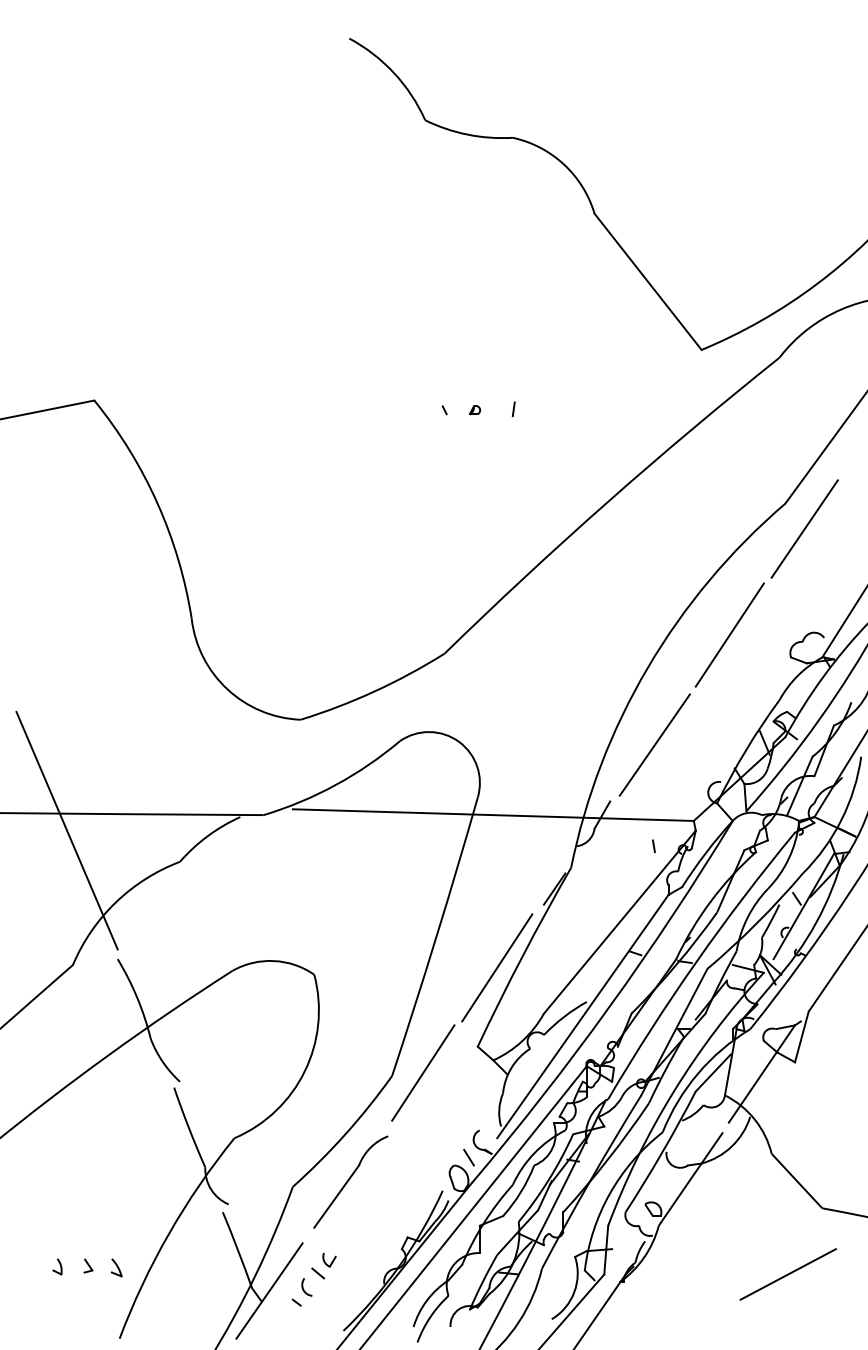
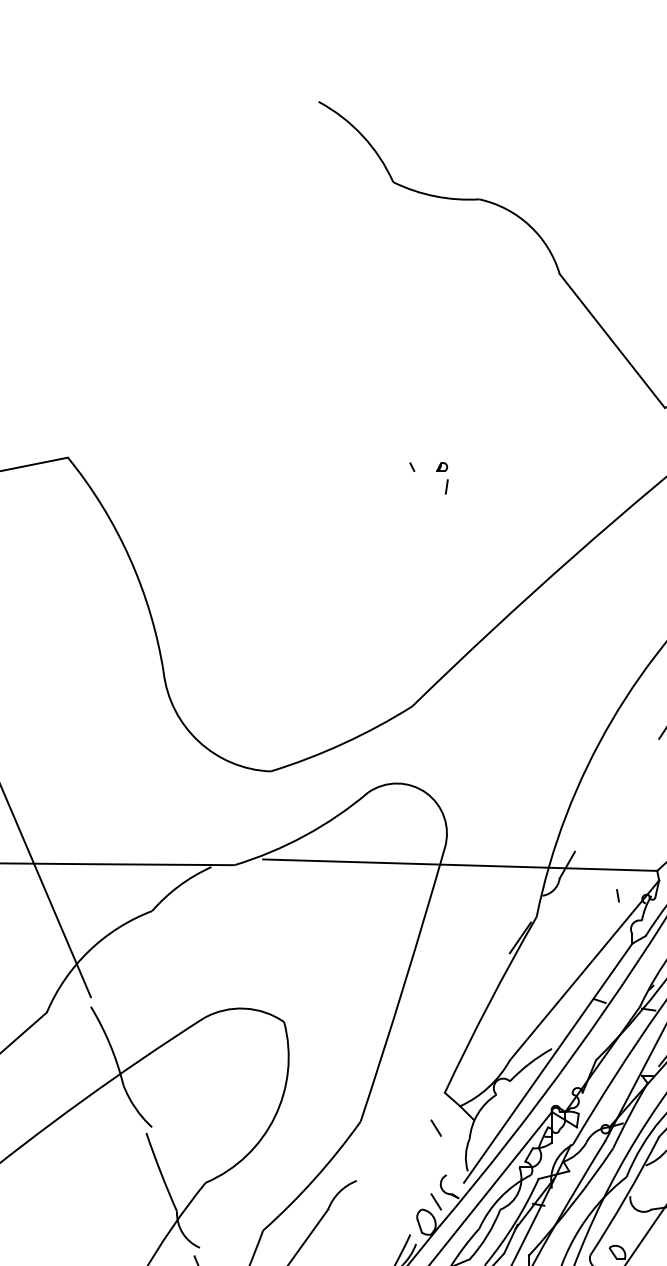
line: (513, 408) -> (446, 486), moved
line: (654, 744) -> (618, 795), removed
line: (497, 967) -> (464, 1014), removed
line: (423, 1072) -> (391, 1118), removed
line: (468, 1082) -> (435, 1128), added

